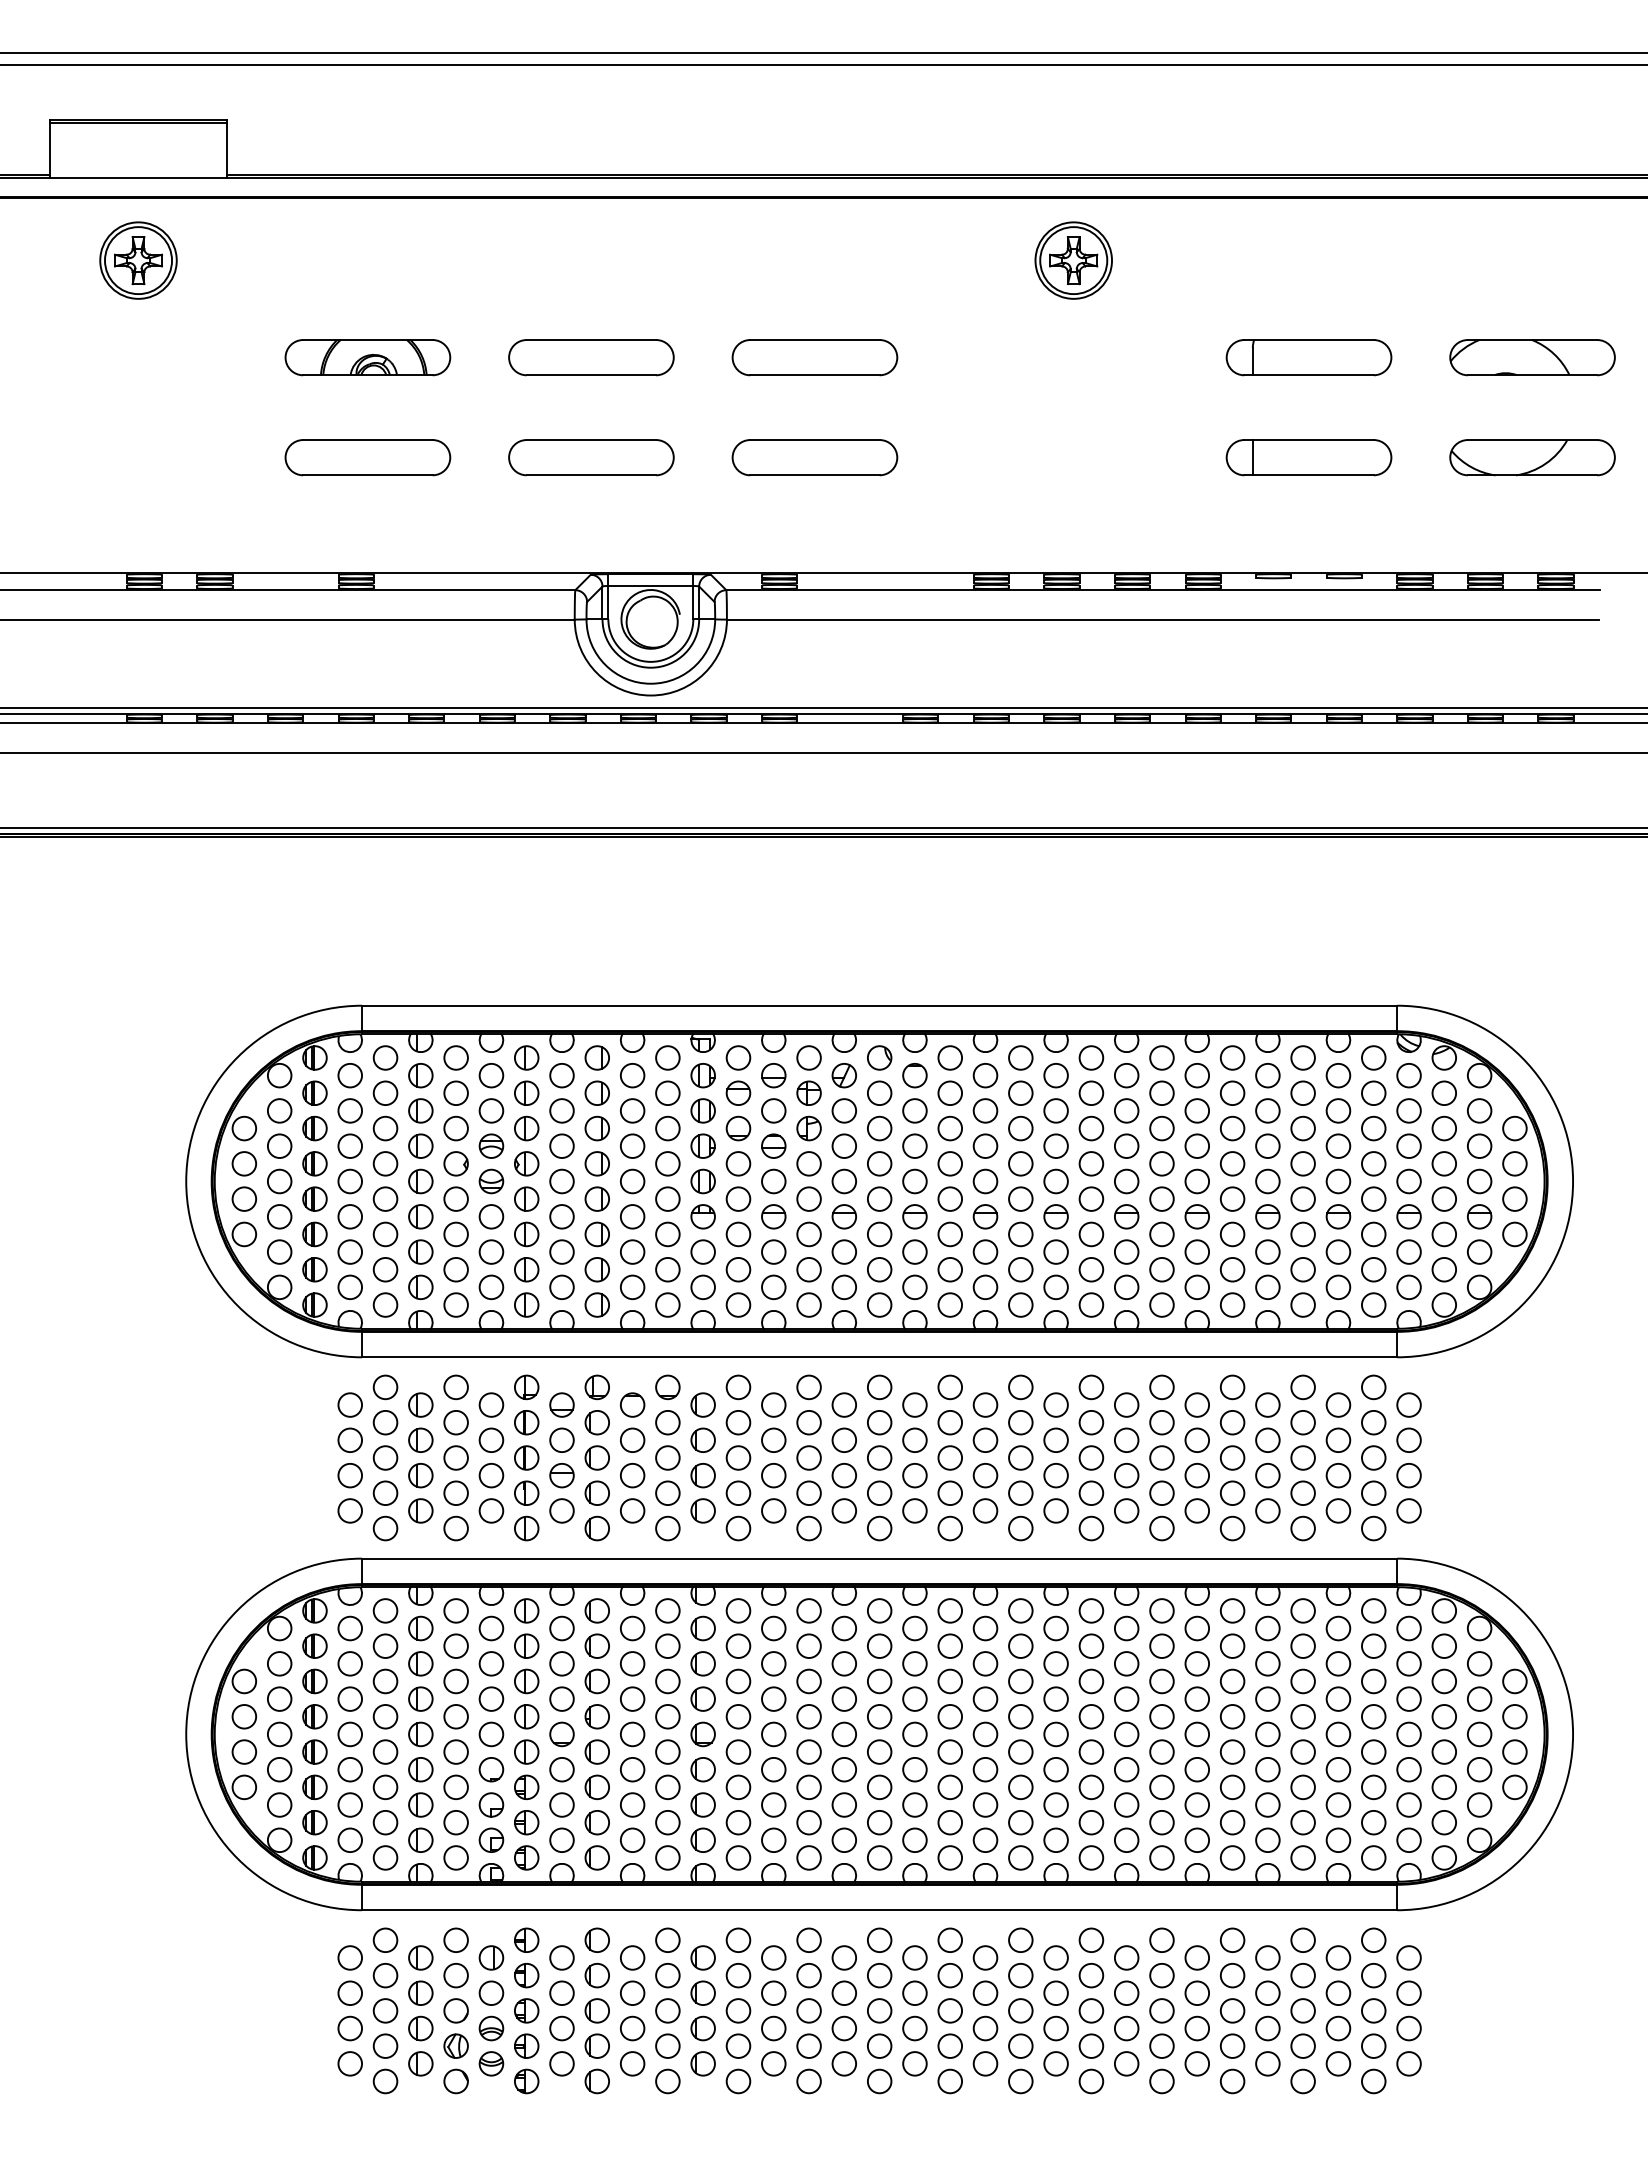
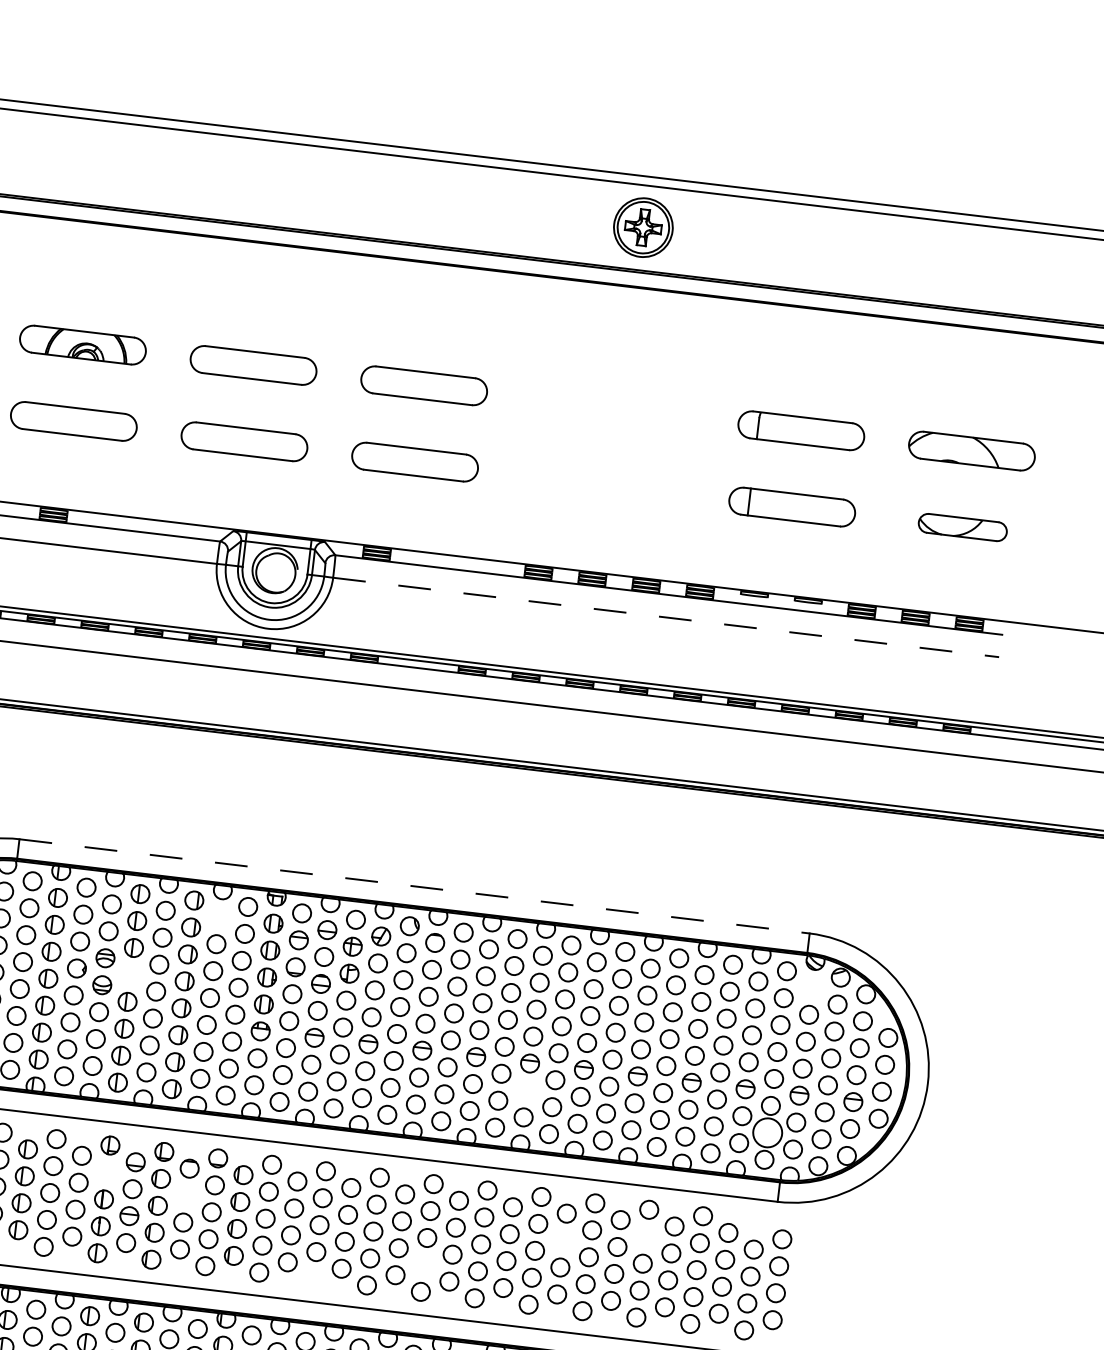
part: (1073, 260) -> (643, 227), moved
part: (1532, 457) -> (962, 527), size x0.7
line: (1163, 619) -> (666, 617), solid -> dashed
line: (879, 1005) -> (414, 886), solid -> dashed
circle: (632, 1075) -> (219, 917), removed
circle: (1408, 1075) -> (811, 987), removed
part: (526, 1163) -> (130, 974), removed
circle: (1055, 1251) -> (526, 1089), removed
circle: (1373, 1269) -> (767, 1132), size x1.6
circle: (1373, 1387) -> (756, 1222), removed
part: (526, 1422) -> (107, 1172), removed
circle: (1232, 1422) -> (645, 1236), removed
circle: (632, 1439) -> (186, 1194), removed
circle: (1126, 1439) -> (563, 1239), removed
circle: (949, 1492) -> (423, 1264), removed
circle: (808, 1528) -> (312, 1278), removed

